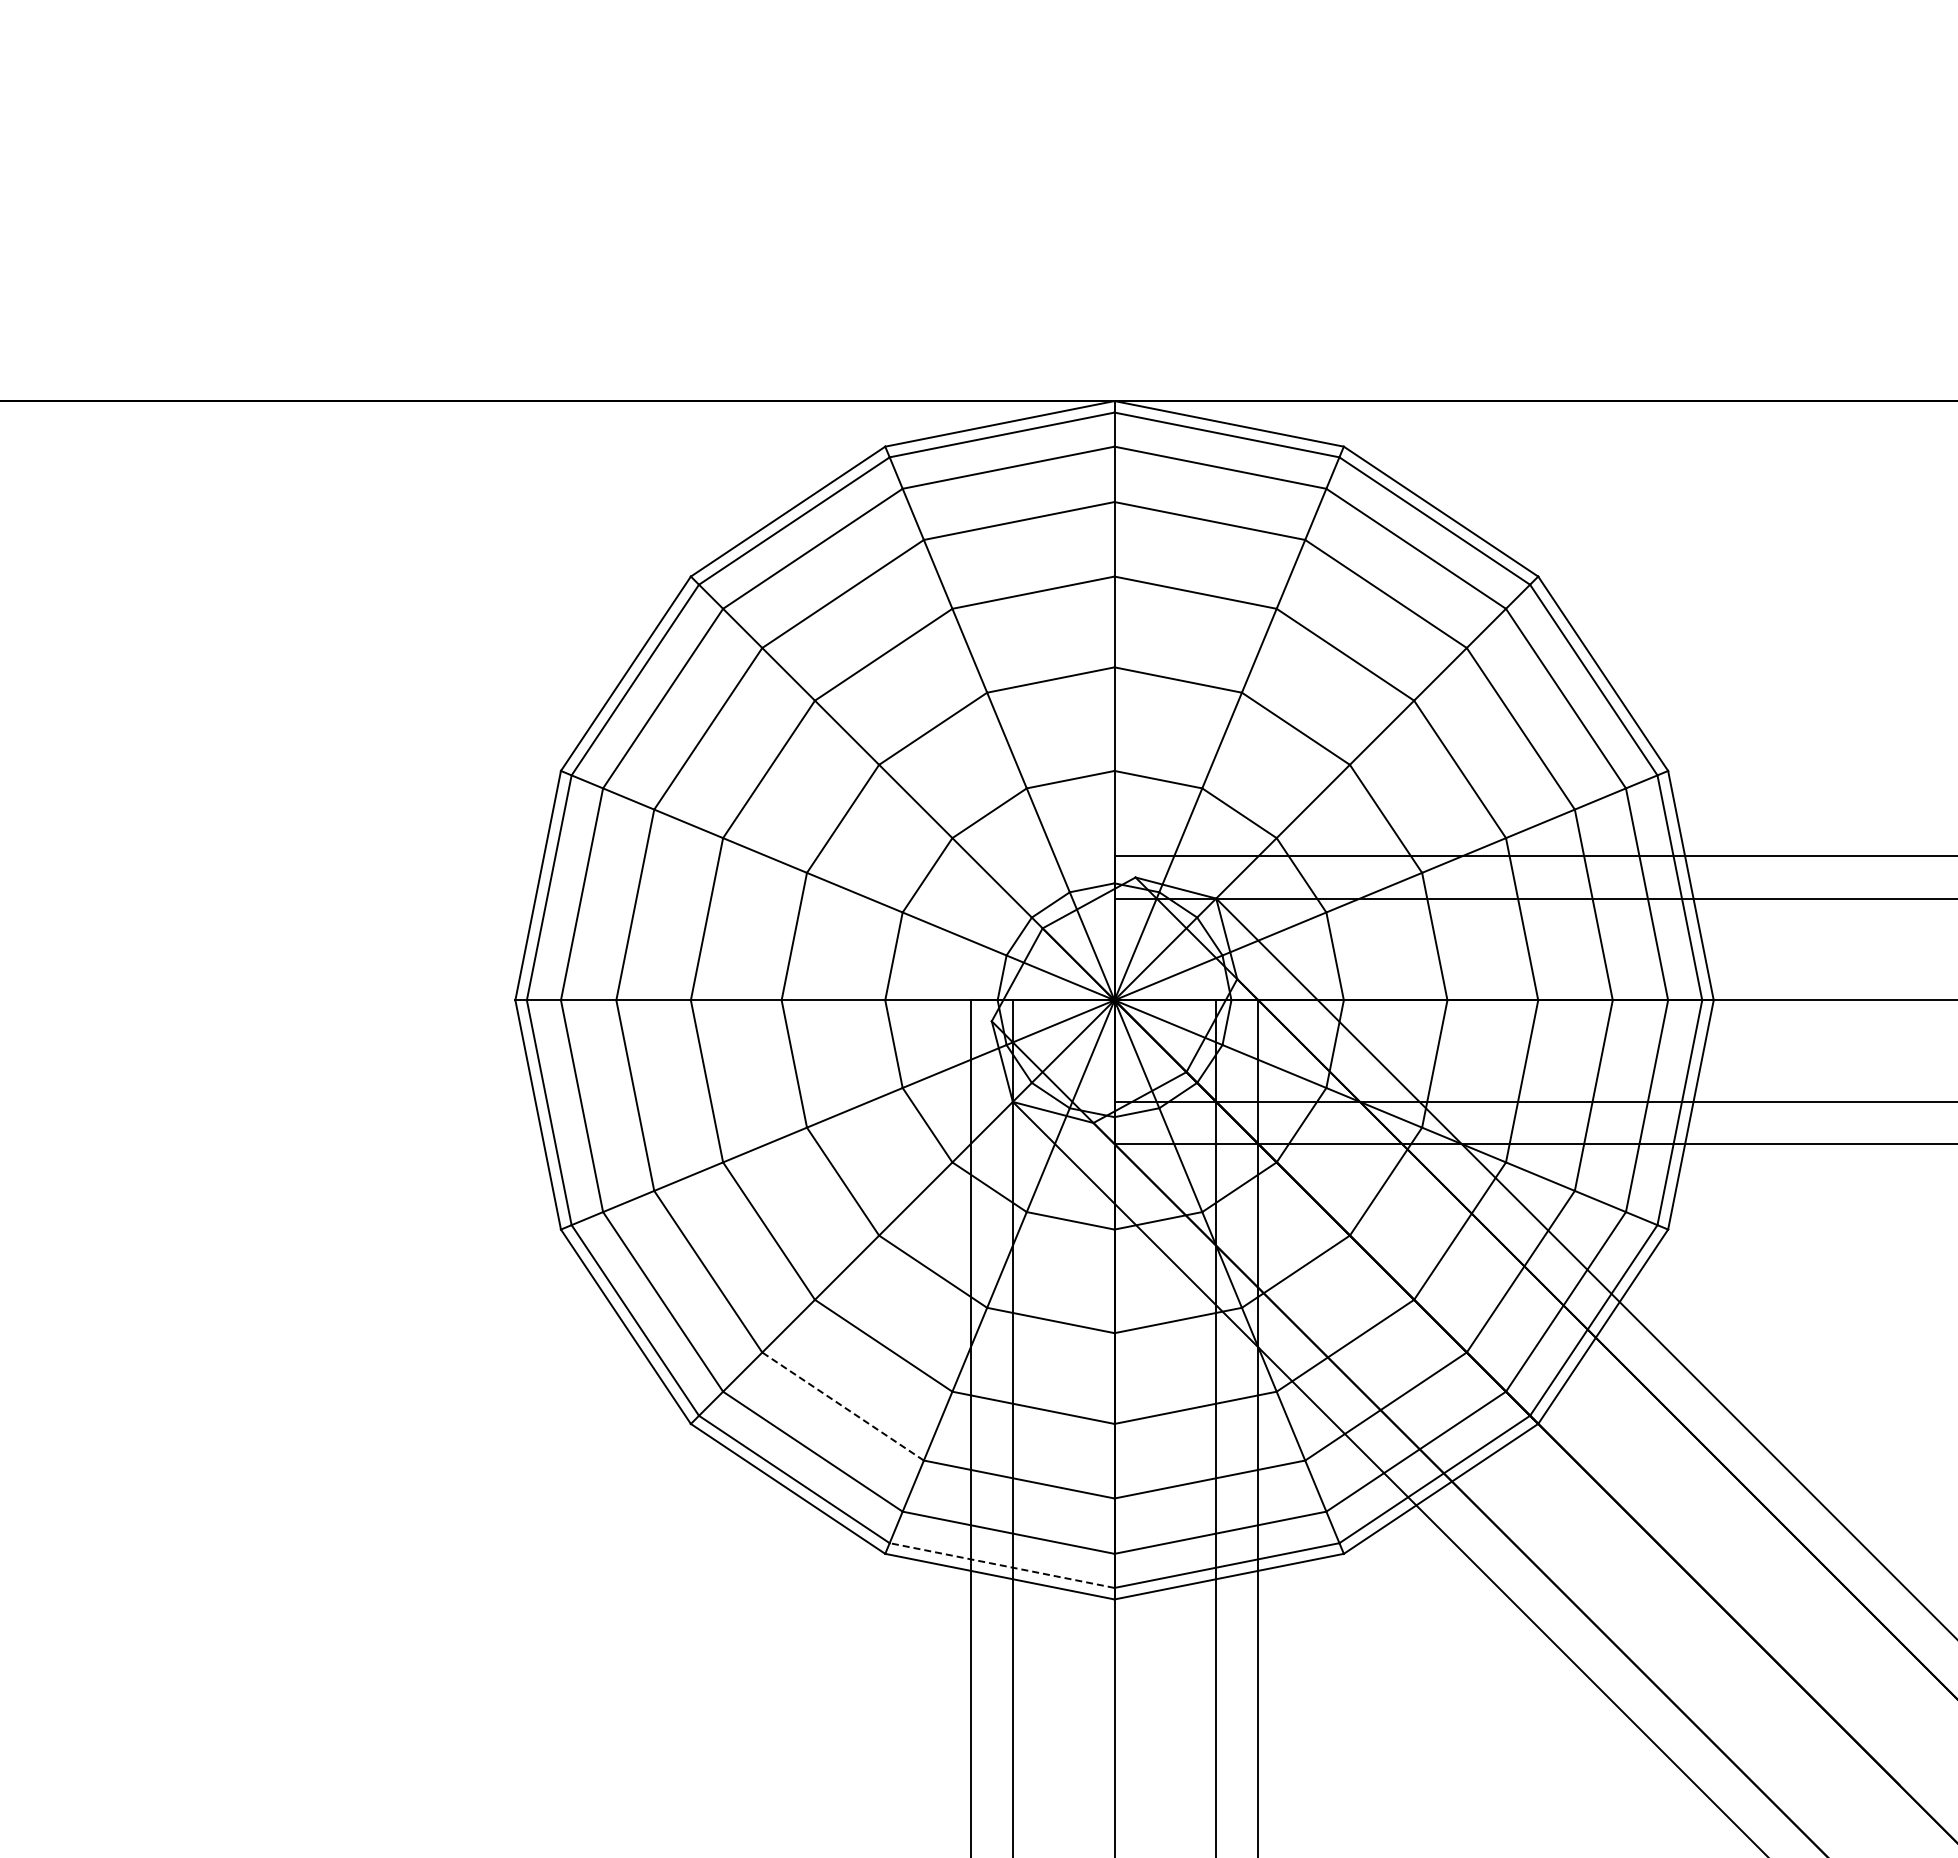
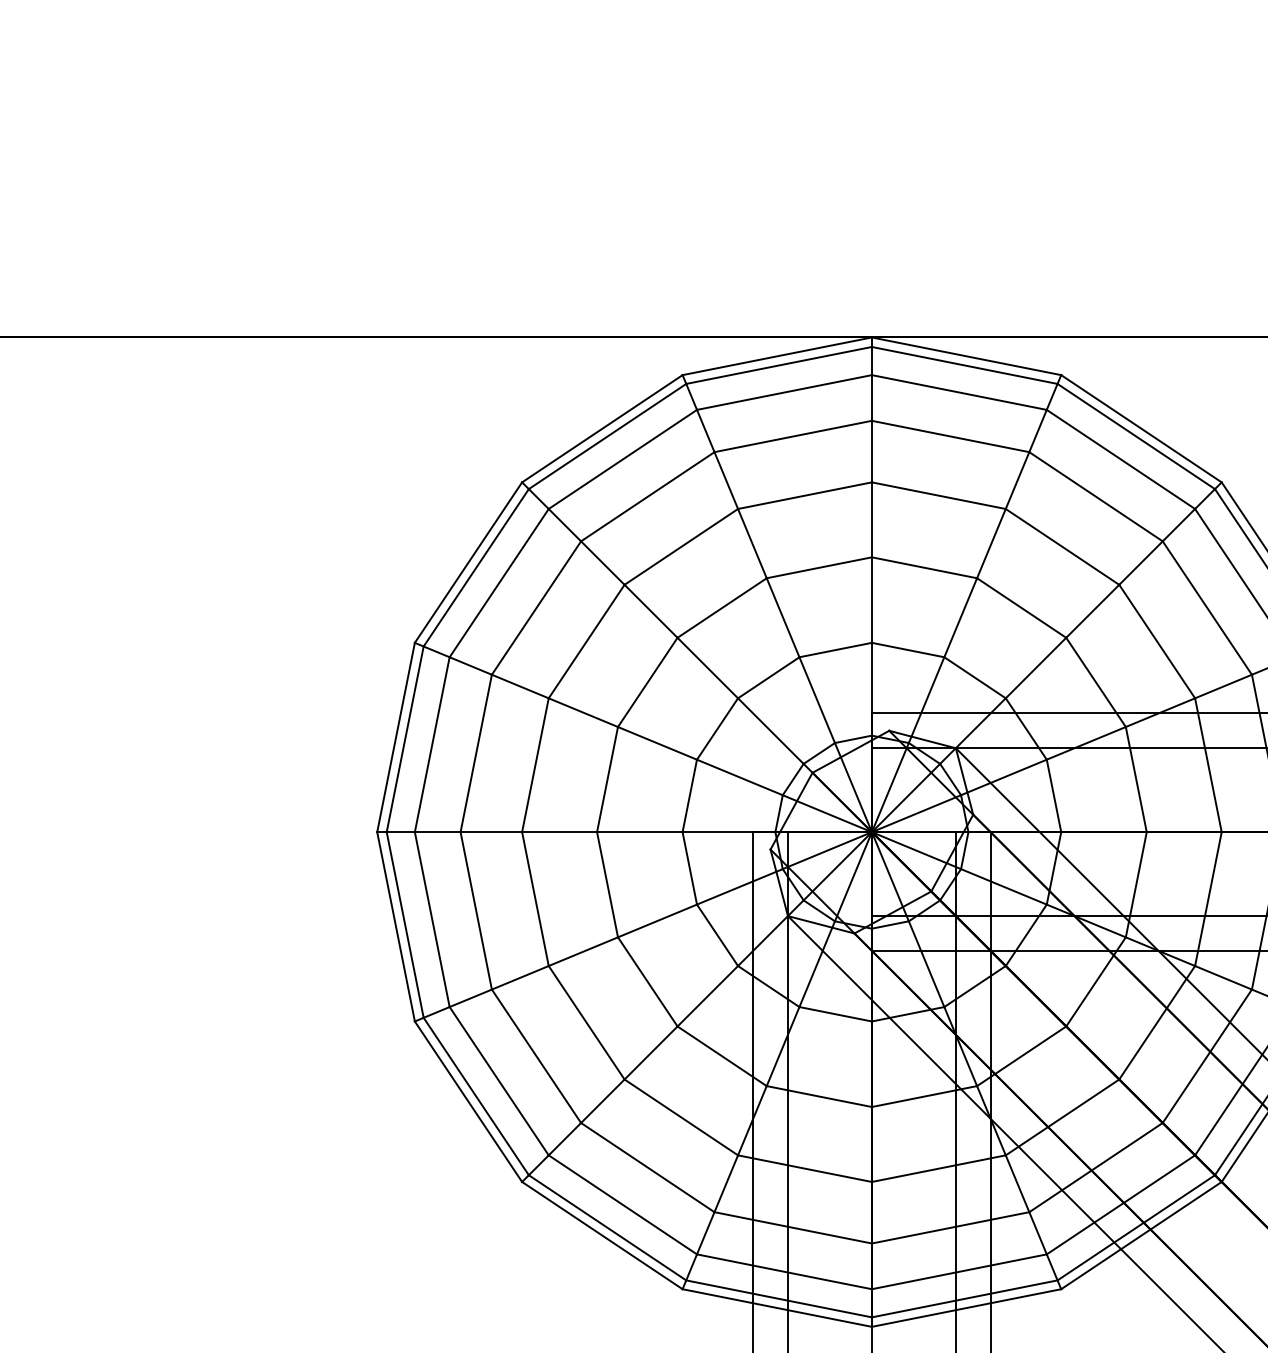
line: (842, 1406) -> (647, 1167), dashed -> solid
line: (1002, 1565) -> (779, 1298), dashed -> solid

